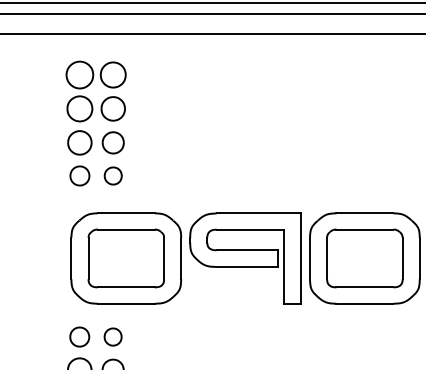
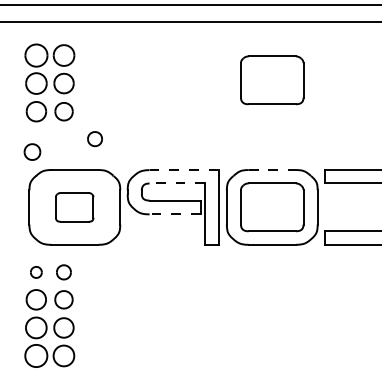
part: (365, 105) -> (272, 80), added
part: (79, 175) -> (32, 151), moved
part: (112, 176) -> (94, 139), moved
line: (258, 213) -> (184, 170), solid -> dashed
line: (365, 213) -> (272, 170), solid -> dashed
line: (250, 229) -> (177, 183), solid -> dashed
part: (125, 258) -> (74, 207), size x0.6
line: (247, 267) -> (175, 214), solid -> dashed
part: (79, 337) -> (36, 272), size x0.7

